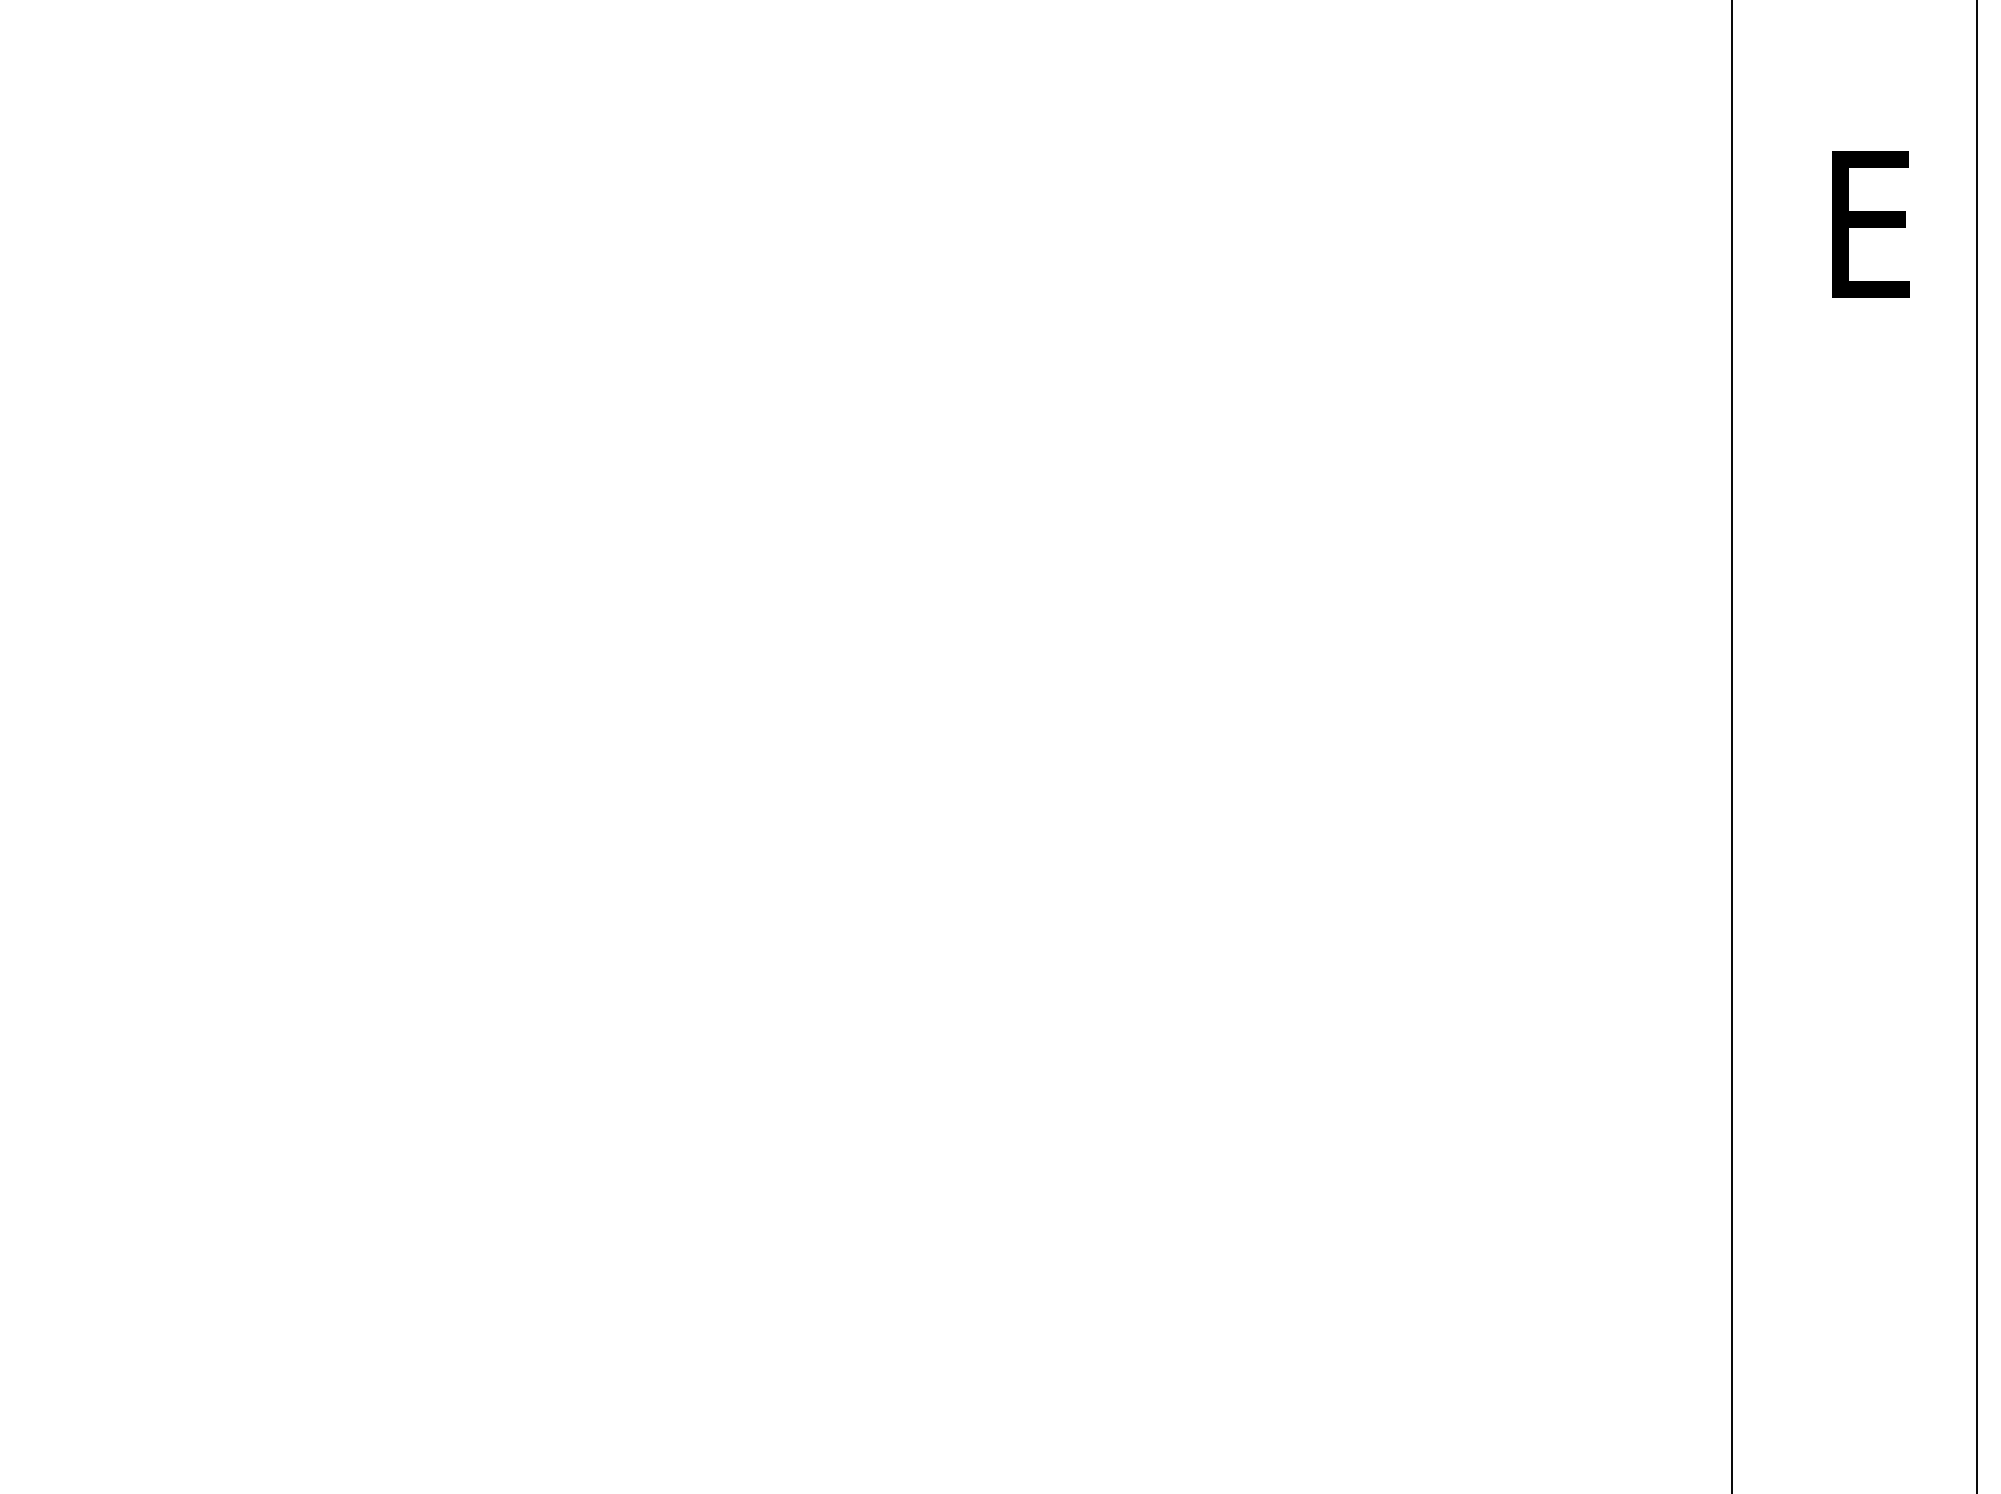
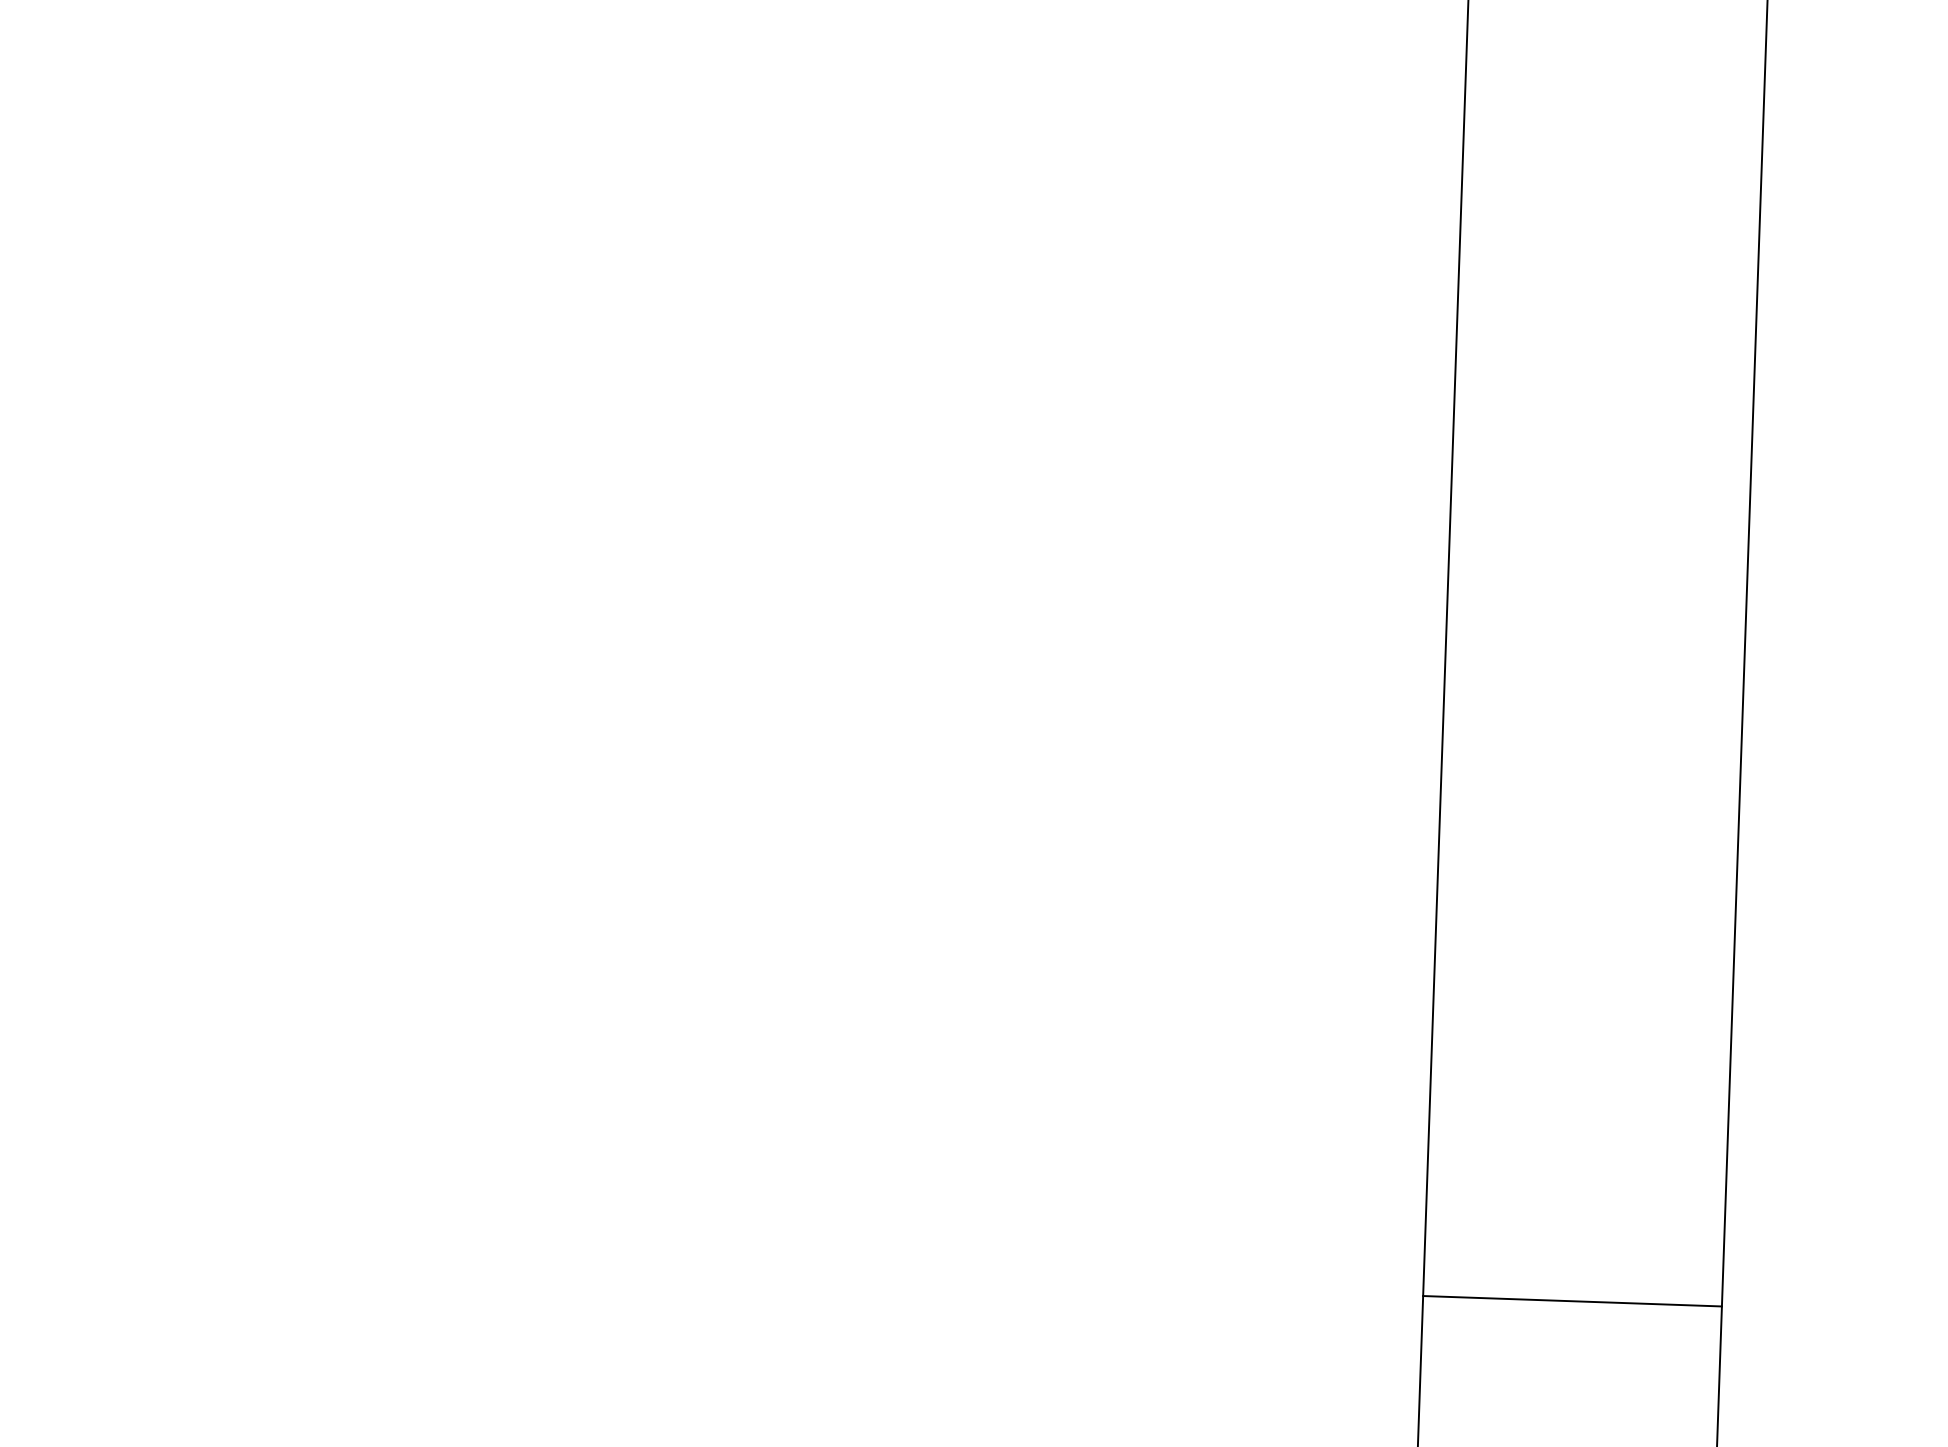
line: (1854, 1427) -> (1572, 1300), added

